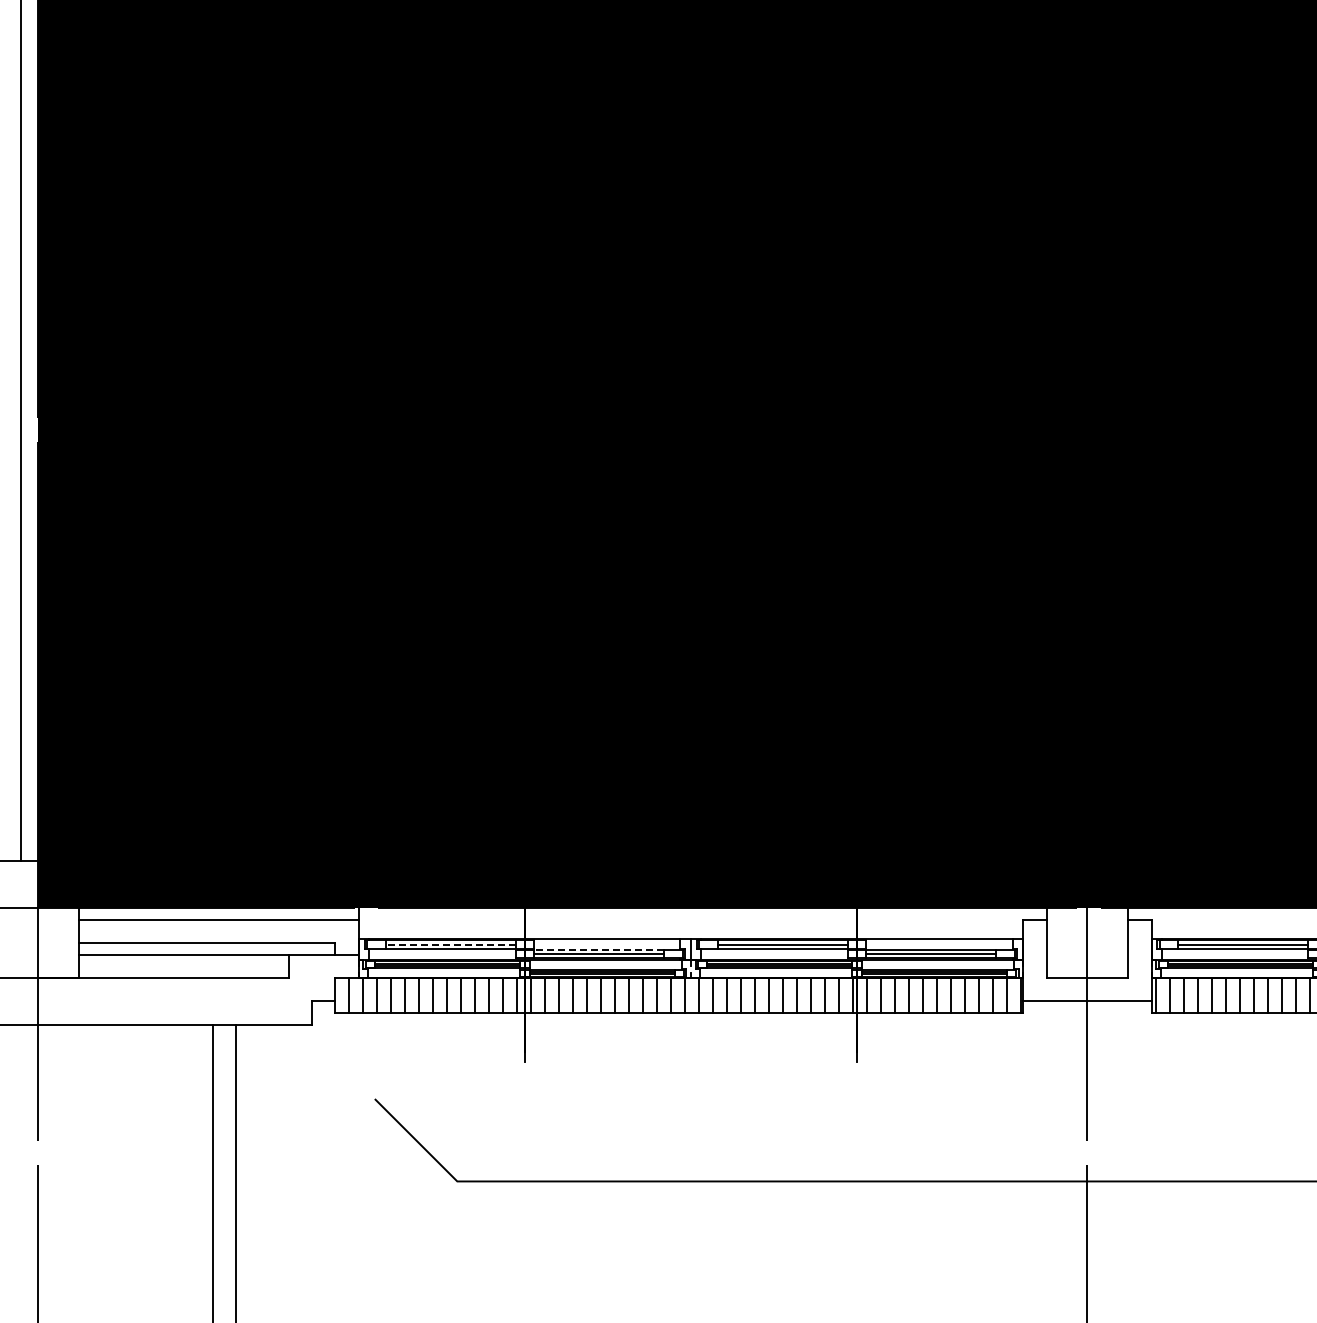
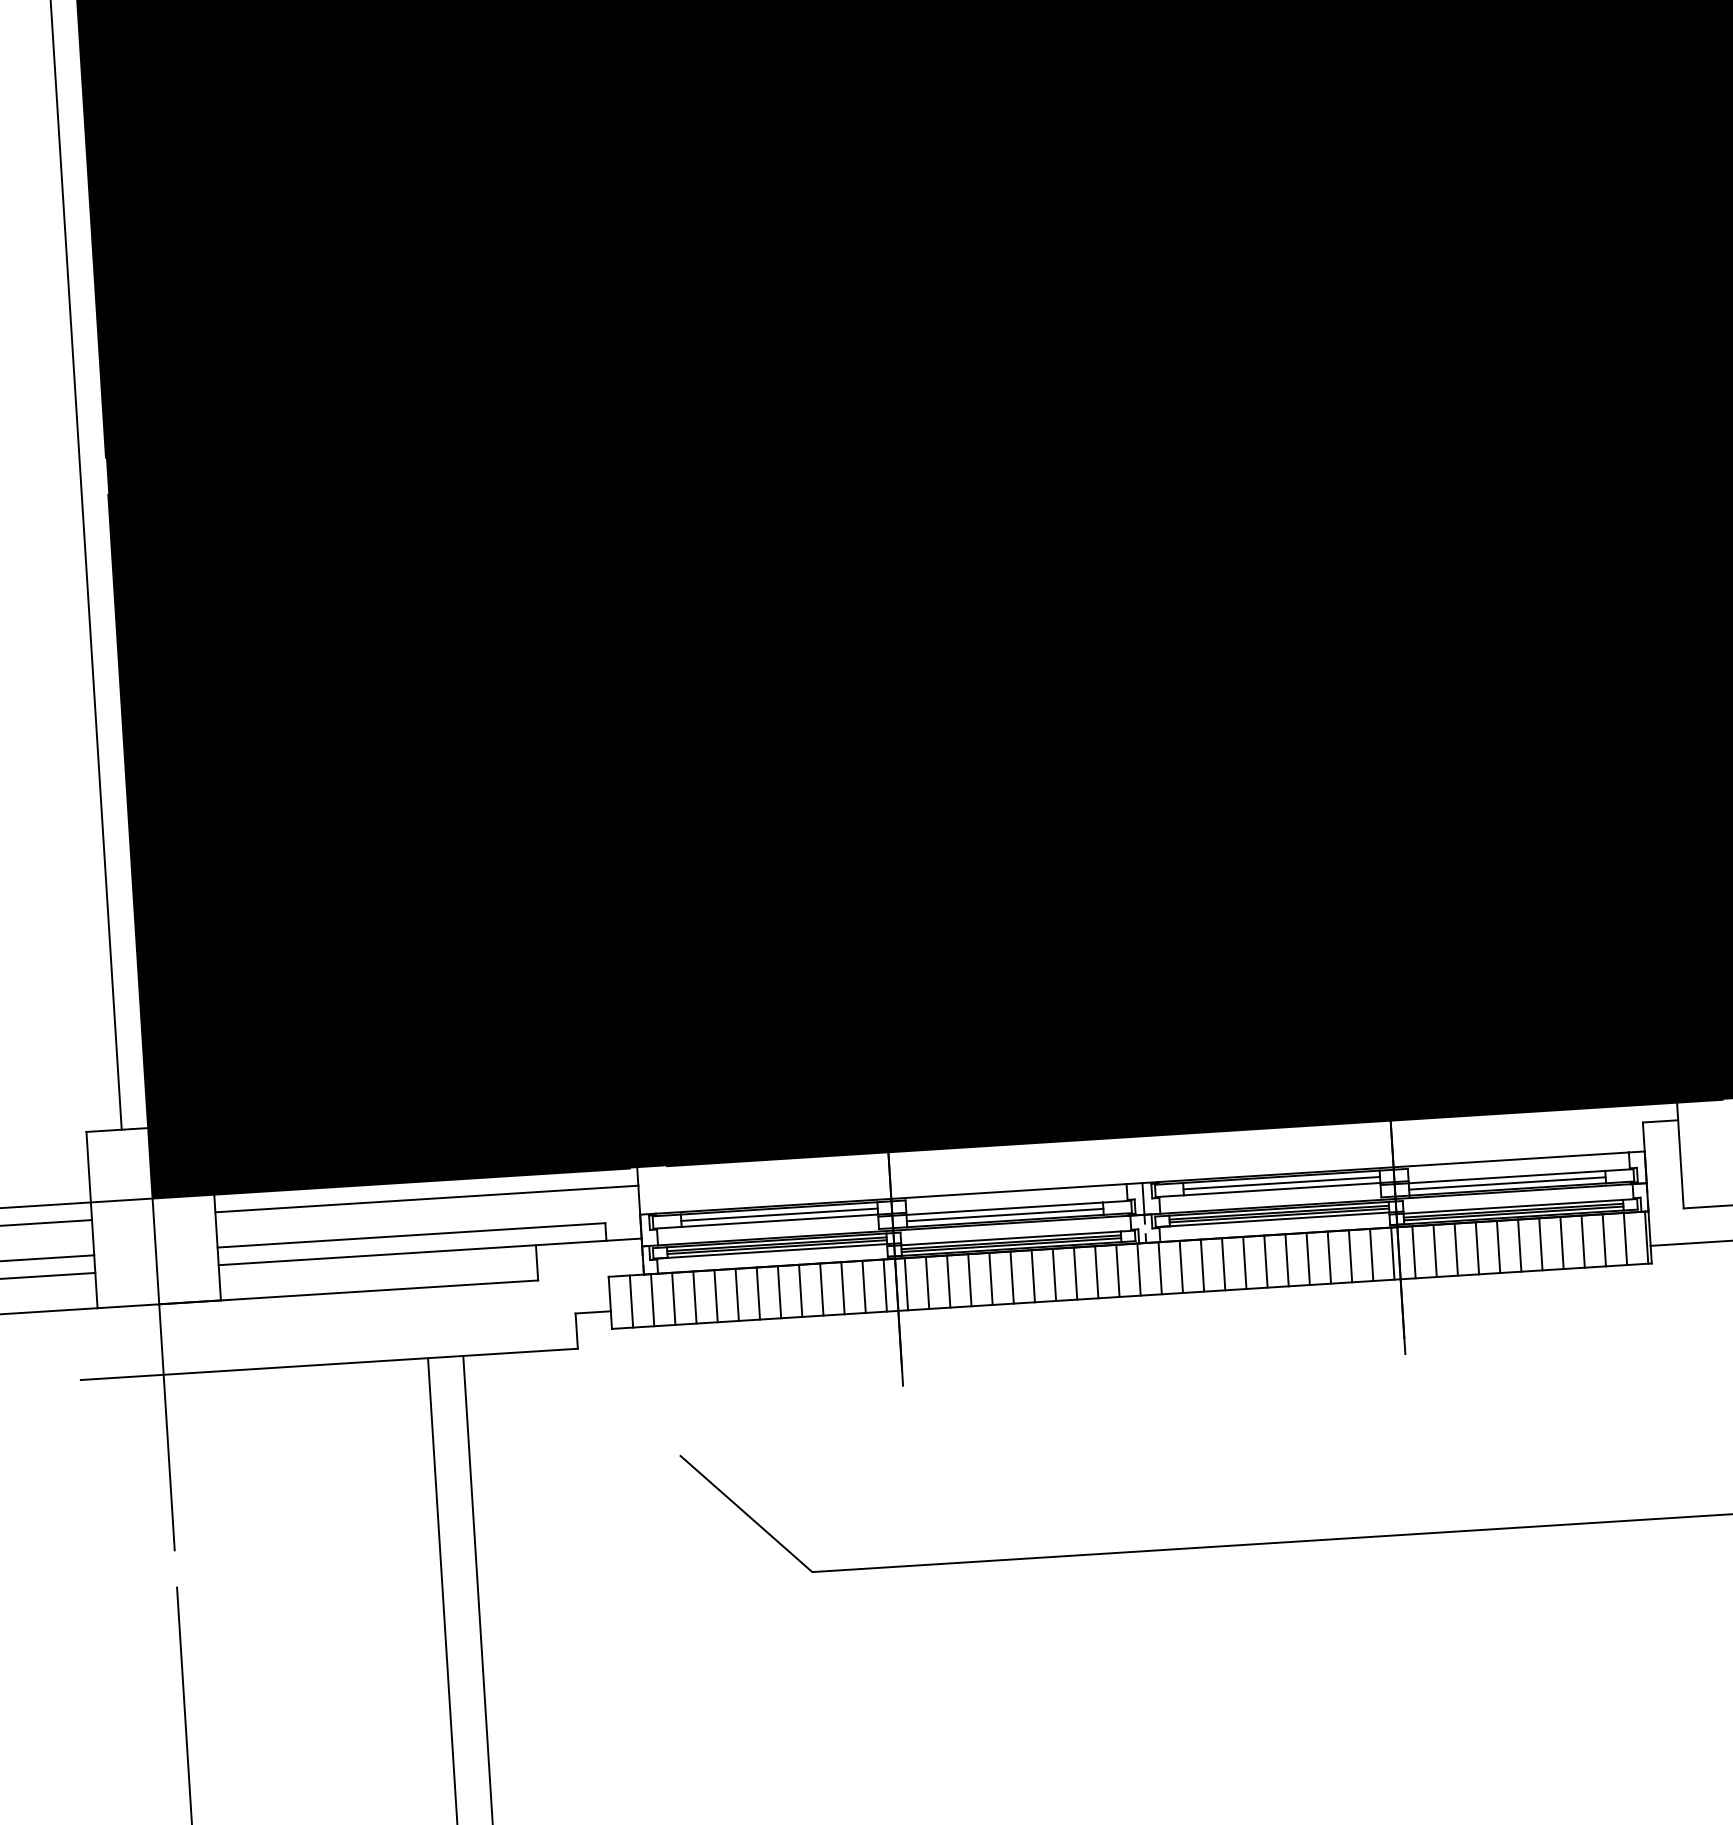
line: (450, 944) -> (779, 1214), dashed -> solid
line: (599, 949) -> (1005, 1207), dashed -> solid

